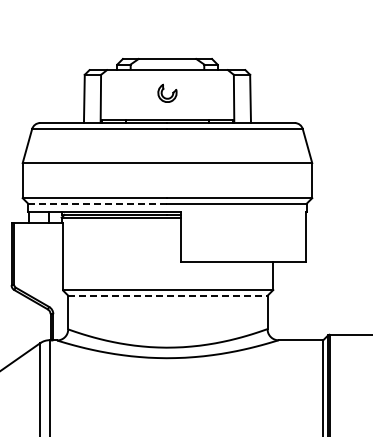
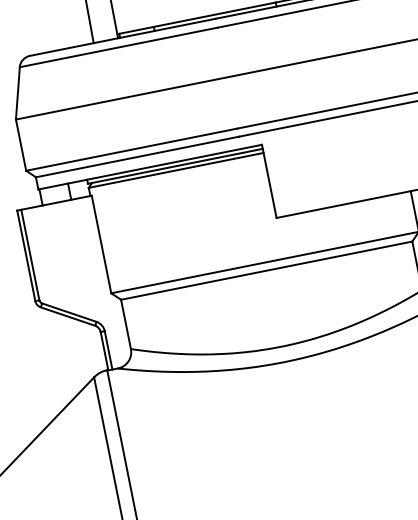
line: (97, 203) -> (136, 156), dashed -> solid
line: (167, 295) -> (265, 270), dashed -> solid

